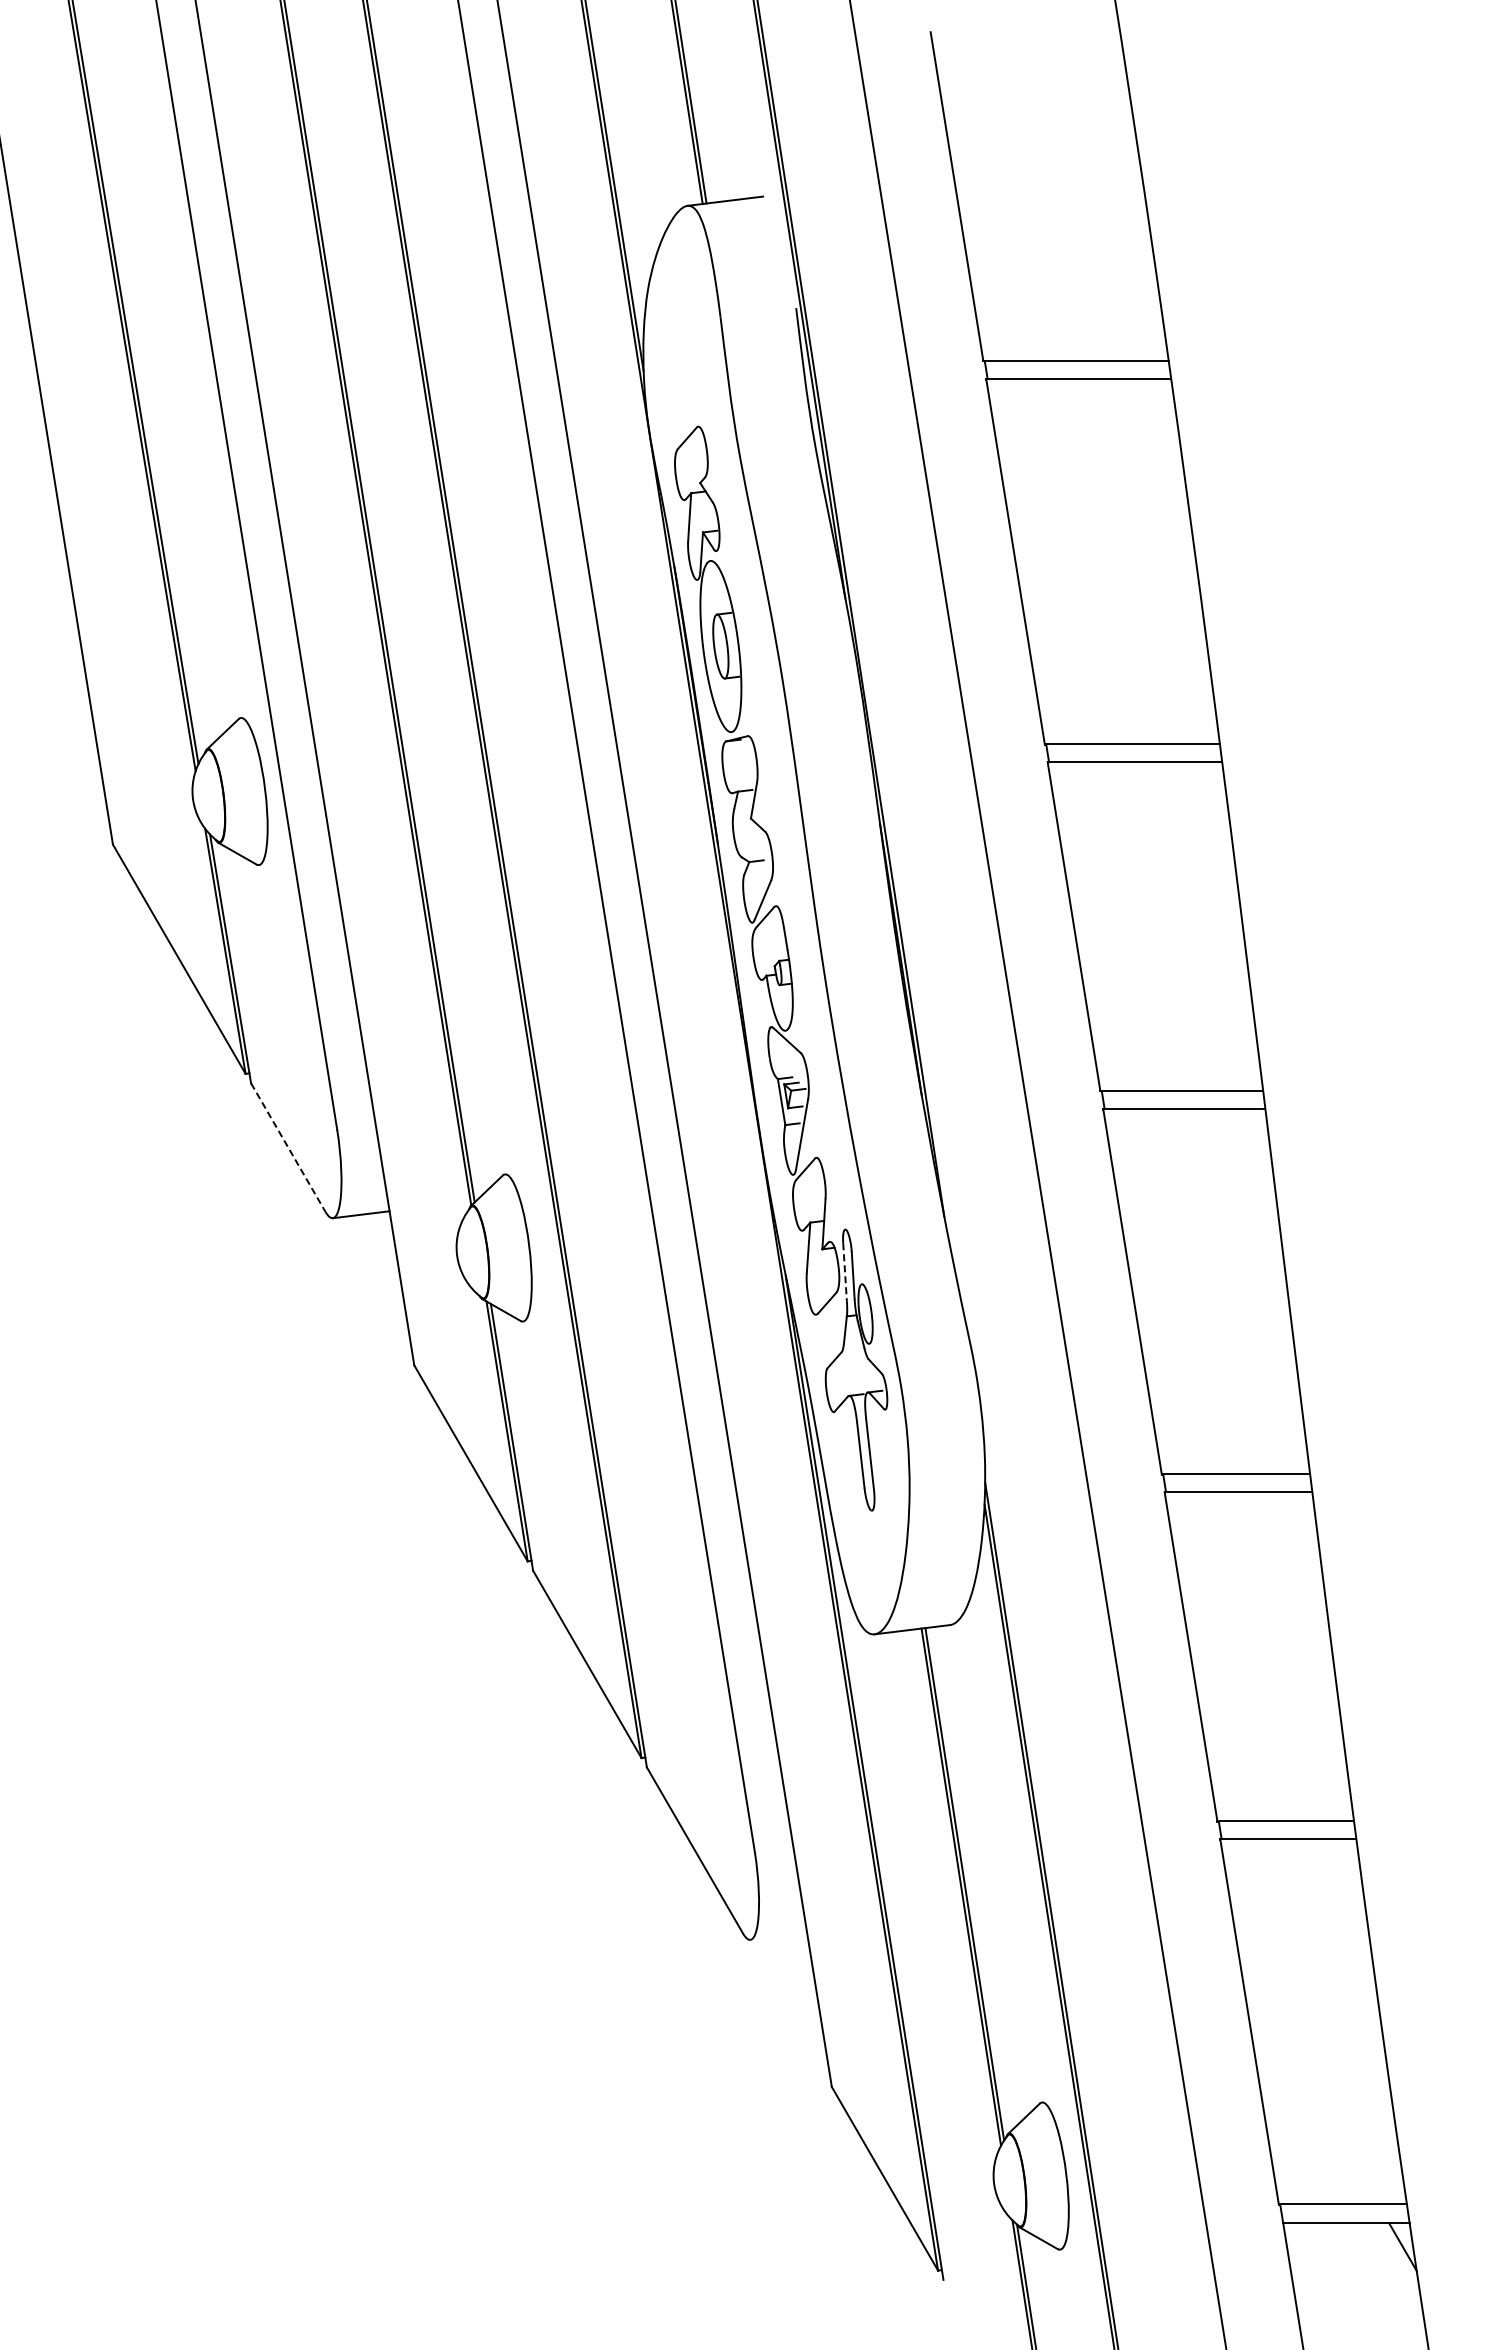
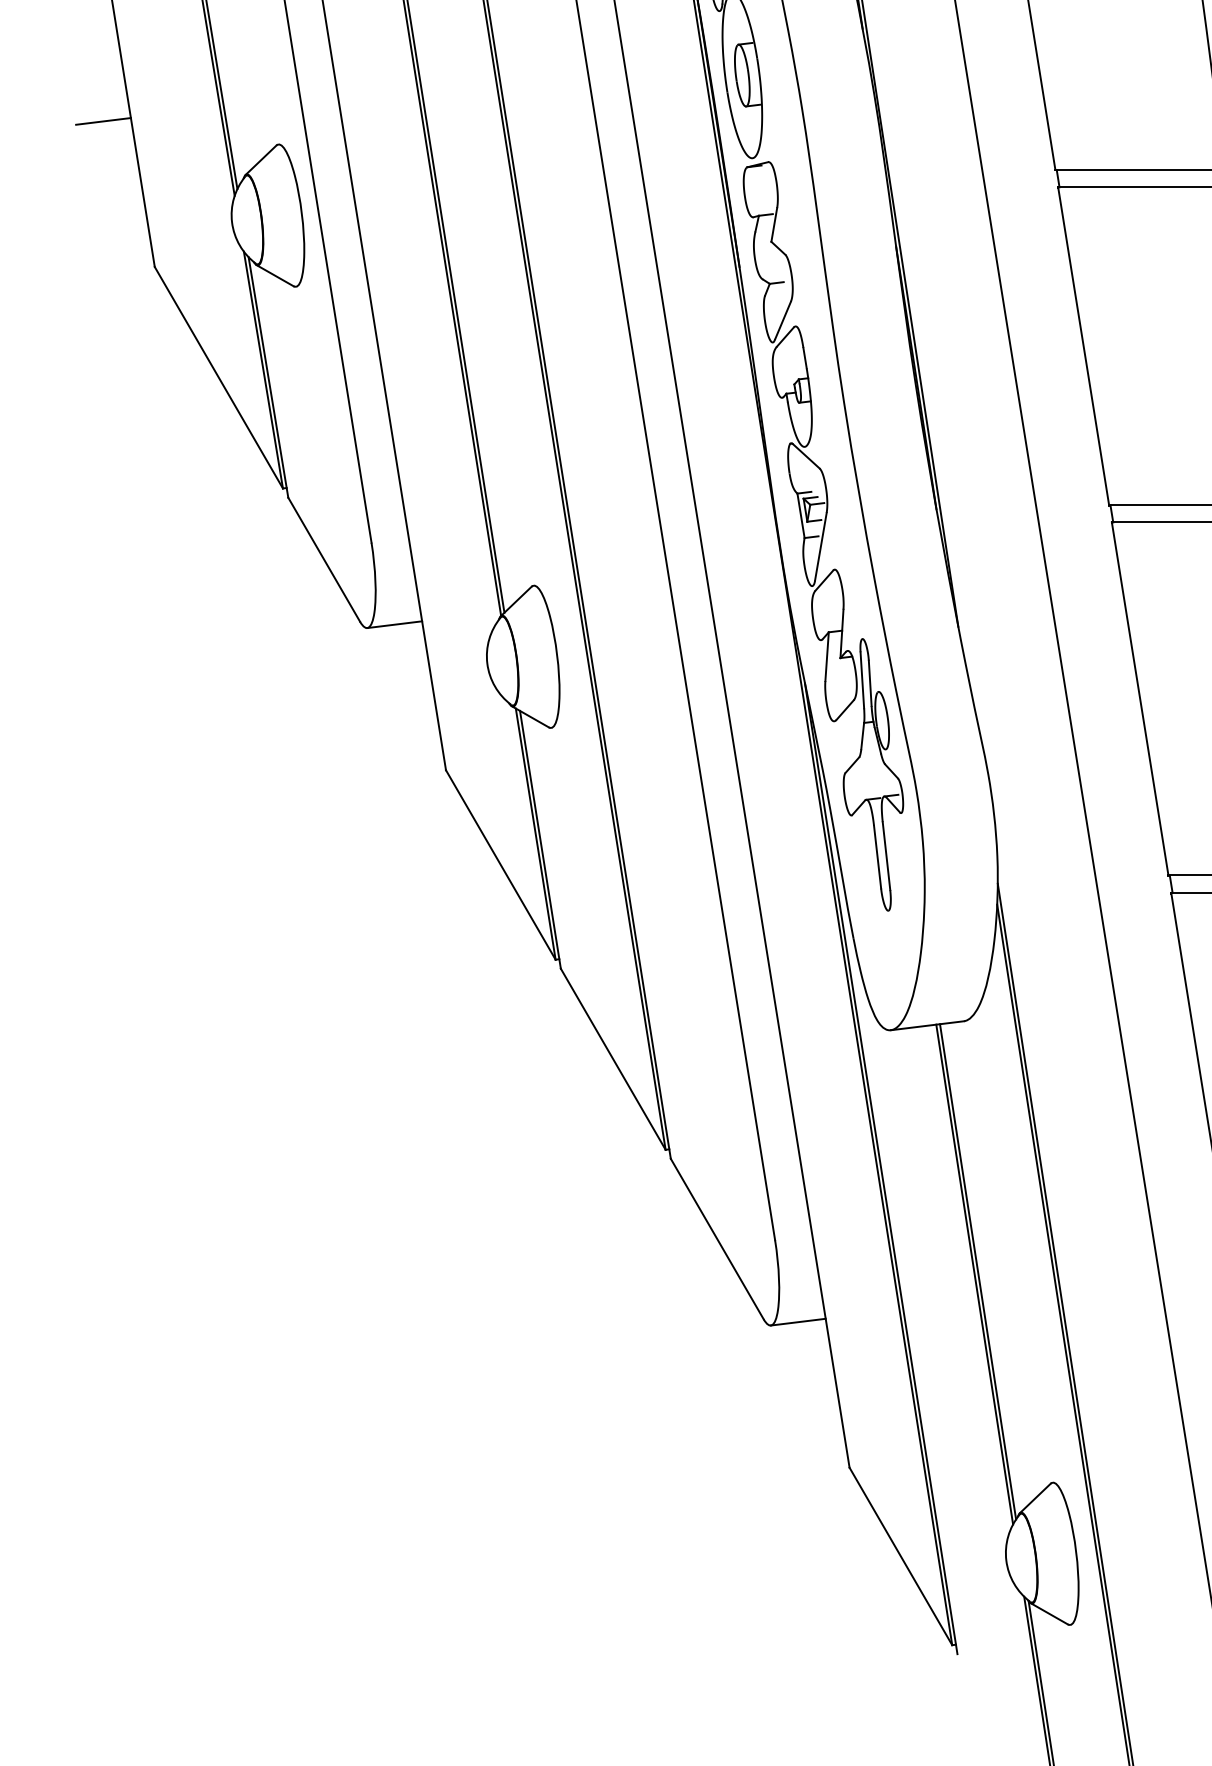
line: (59, 693) -> (103, 120), added
line: (288, 1147) -> (324, 559), dashed -> solid
line: (845, 1272) -> (862, 680), dashed -> solid
line: (778, 1935) -> (798, 1321), added

